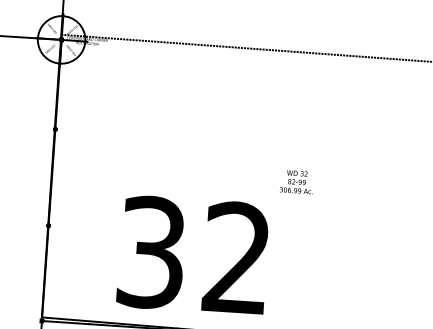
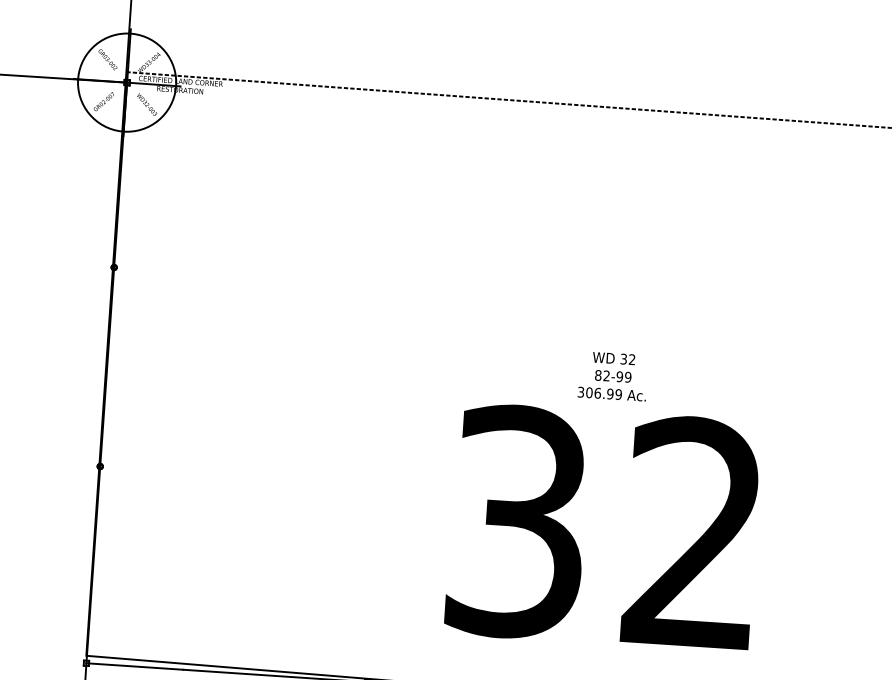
text: (192, 254) -> (601, 525), moved

